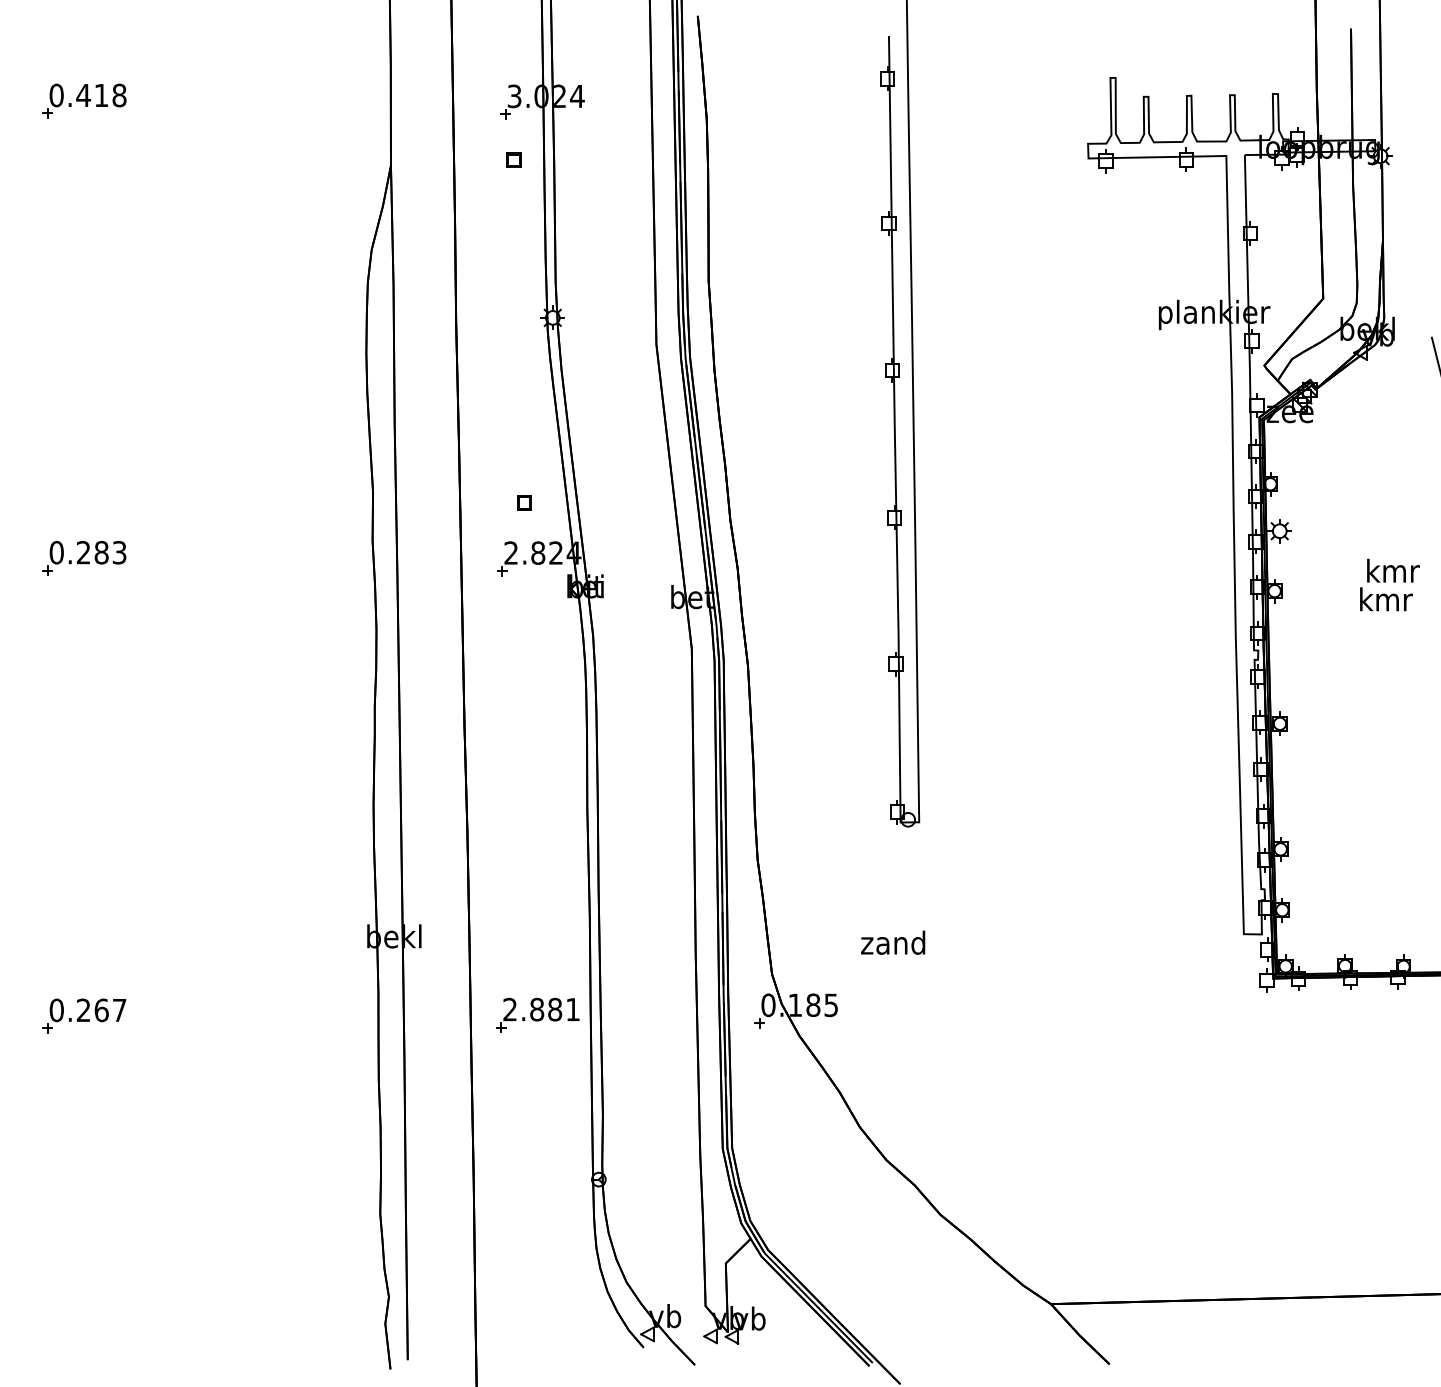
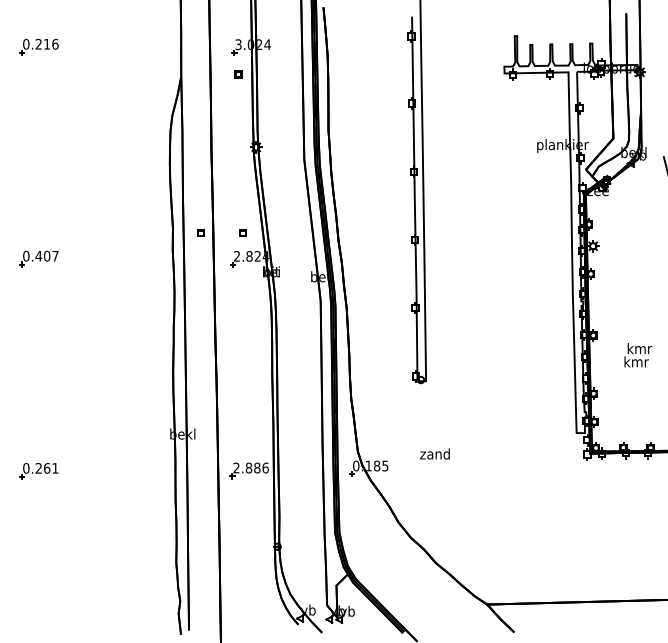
text: (100, 93) -> (46, 43), 0.418 -> 0.216
part: (432, 501) -> (200, 232), added
text: (100, 551) -> (46, 255), 0.283 -> 0.407
text: (1390, 585) -> (638, 355), moved
text: (892, 941) -> (434, 453), moved
text: (572, 1008) -> (265, 467), 2.881 -> 2.886
text: (119, 1010) -> (55, 468), 0.267 -> 0.261

